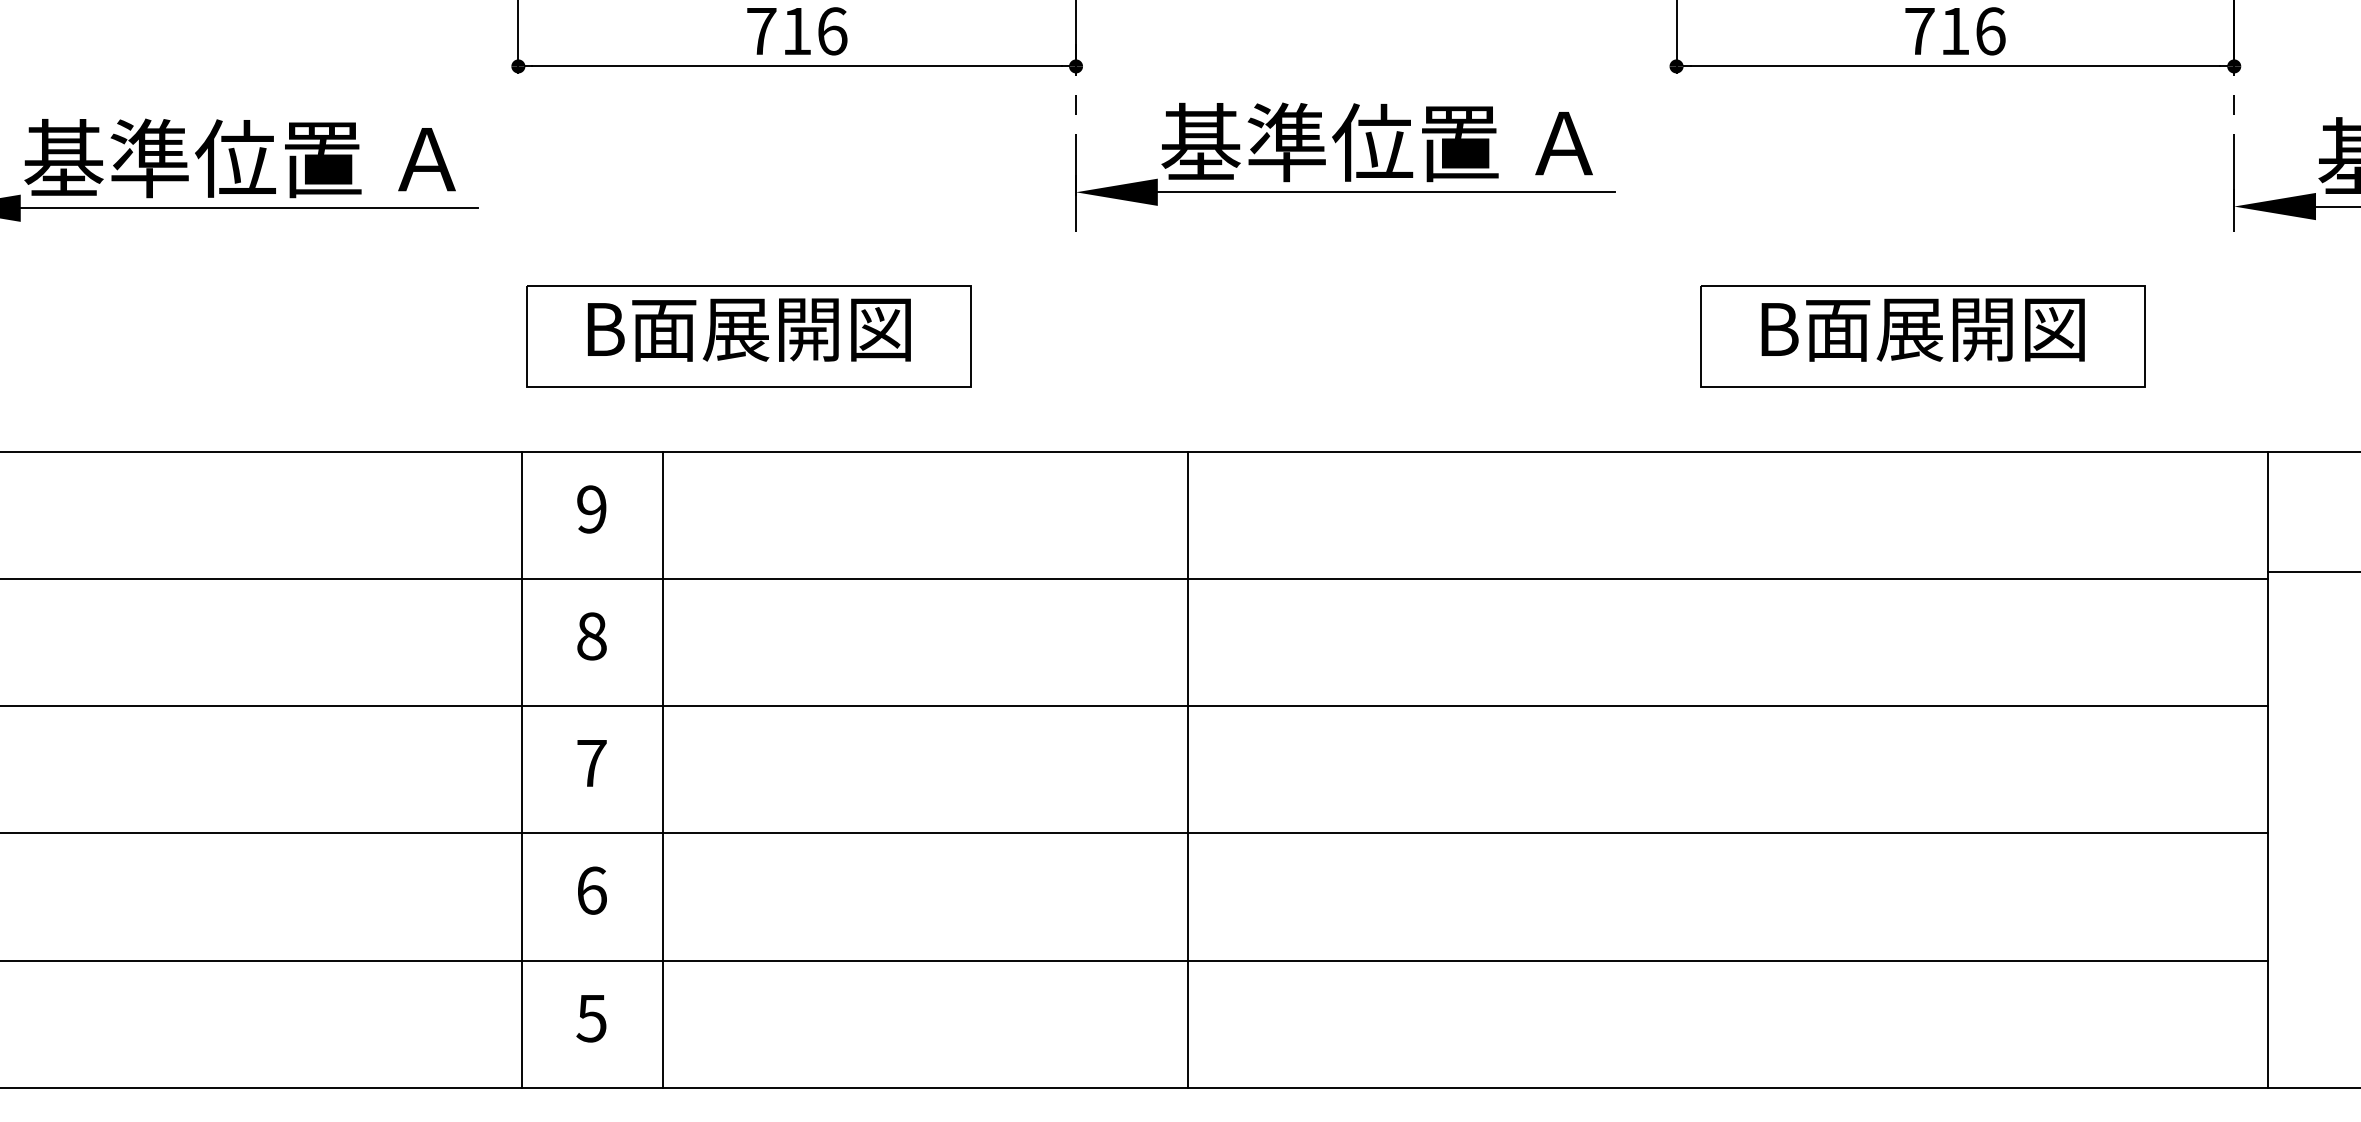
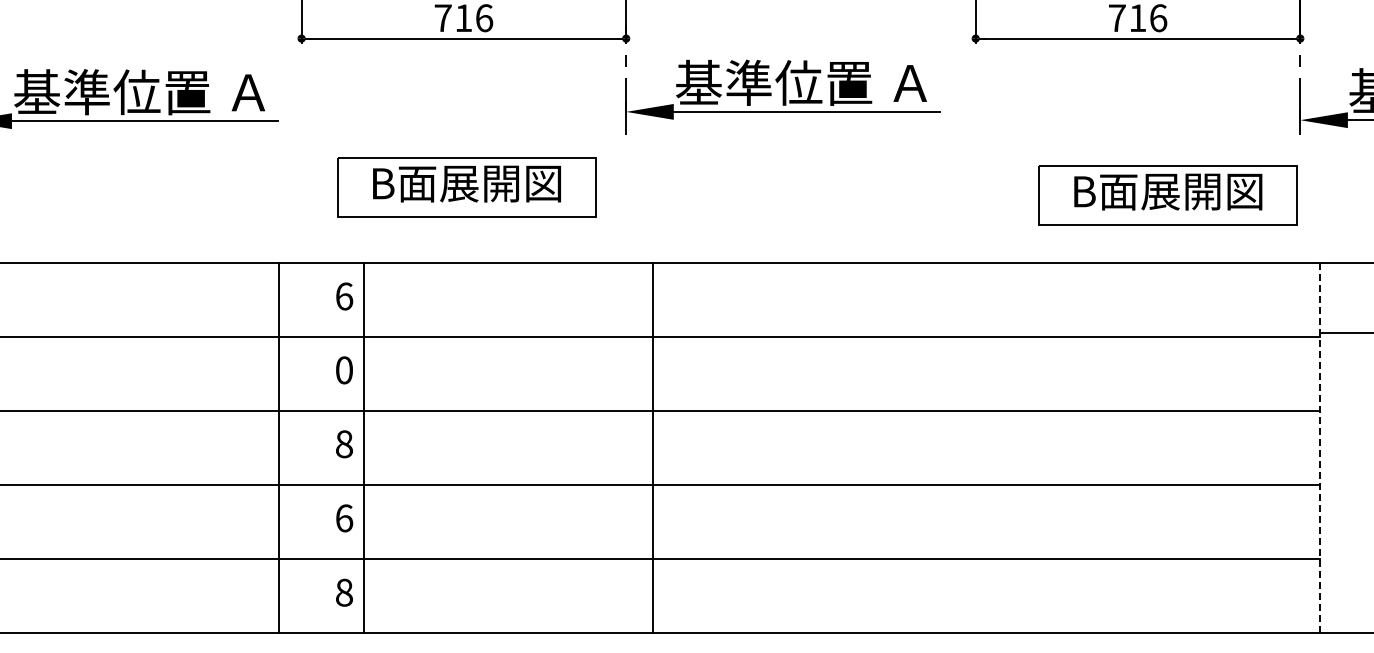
part: (748, 335) -> (466, 187), moved
part: (1921, 335) -> (1167, 195), moved
text: (592, 509) -> (344, 296), 9 -> 6
text: (592, 636) -> (344, 370), 8 -> 0
text: (592, 763) -> (344, 444), 7 -> 8
line: (521, 770) -> (278, 448), moved
line: (662, 770) -> (363, 448), moved
line: (1188, 770) -> (653, 448), moved
line: (2267, 770) -> (1319, 448), solid -> dashed
text: (592, 1018) -> (344, 592), 5 -> 8

